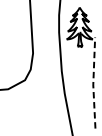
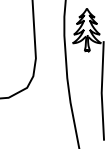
line: (93, 83) -> (101, 91), dashed -> solid

